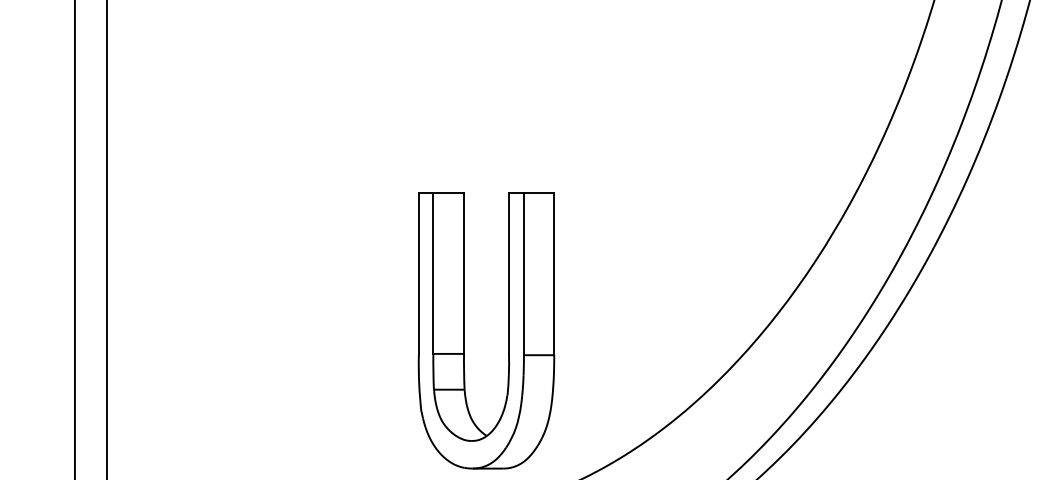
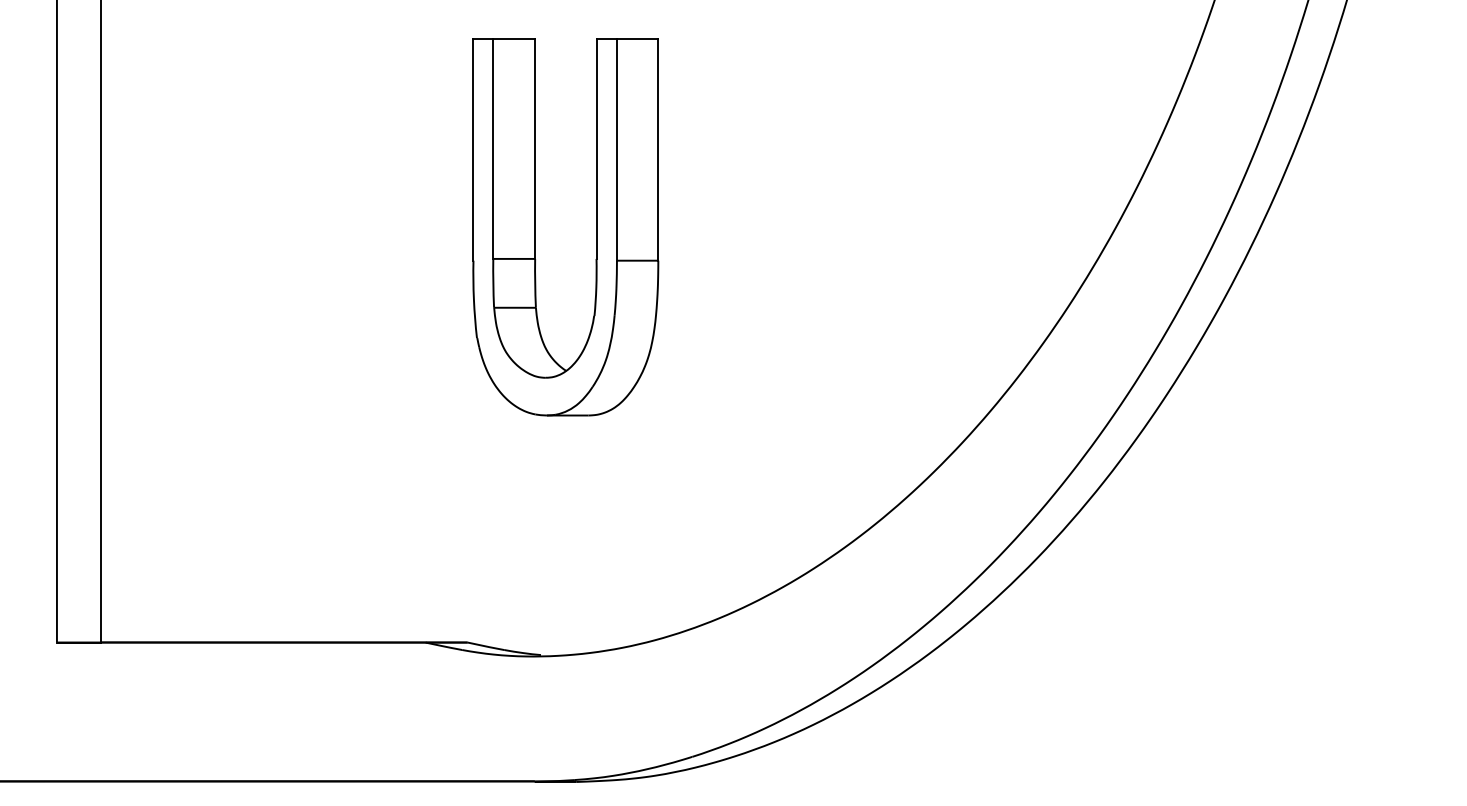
part: (464, 330) -> (535, 227), moved

